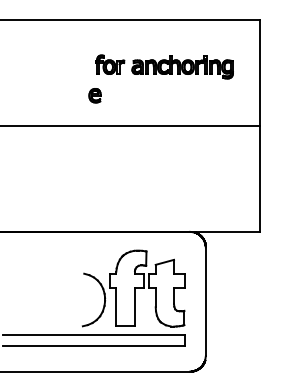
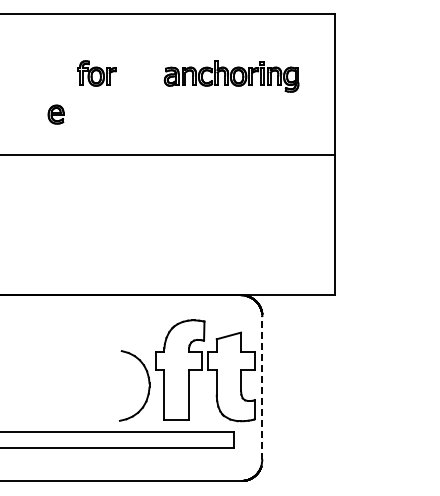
part: (109, 64) -> (96, 73), moved
part: (94, 95) -> (55, 114), moved
part: (133, 288) -> (187, 370), moved
line: (205, 301) -> (262, 387), solid -> dashed

